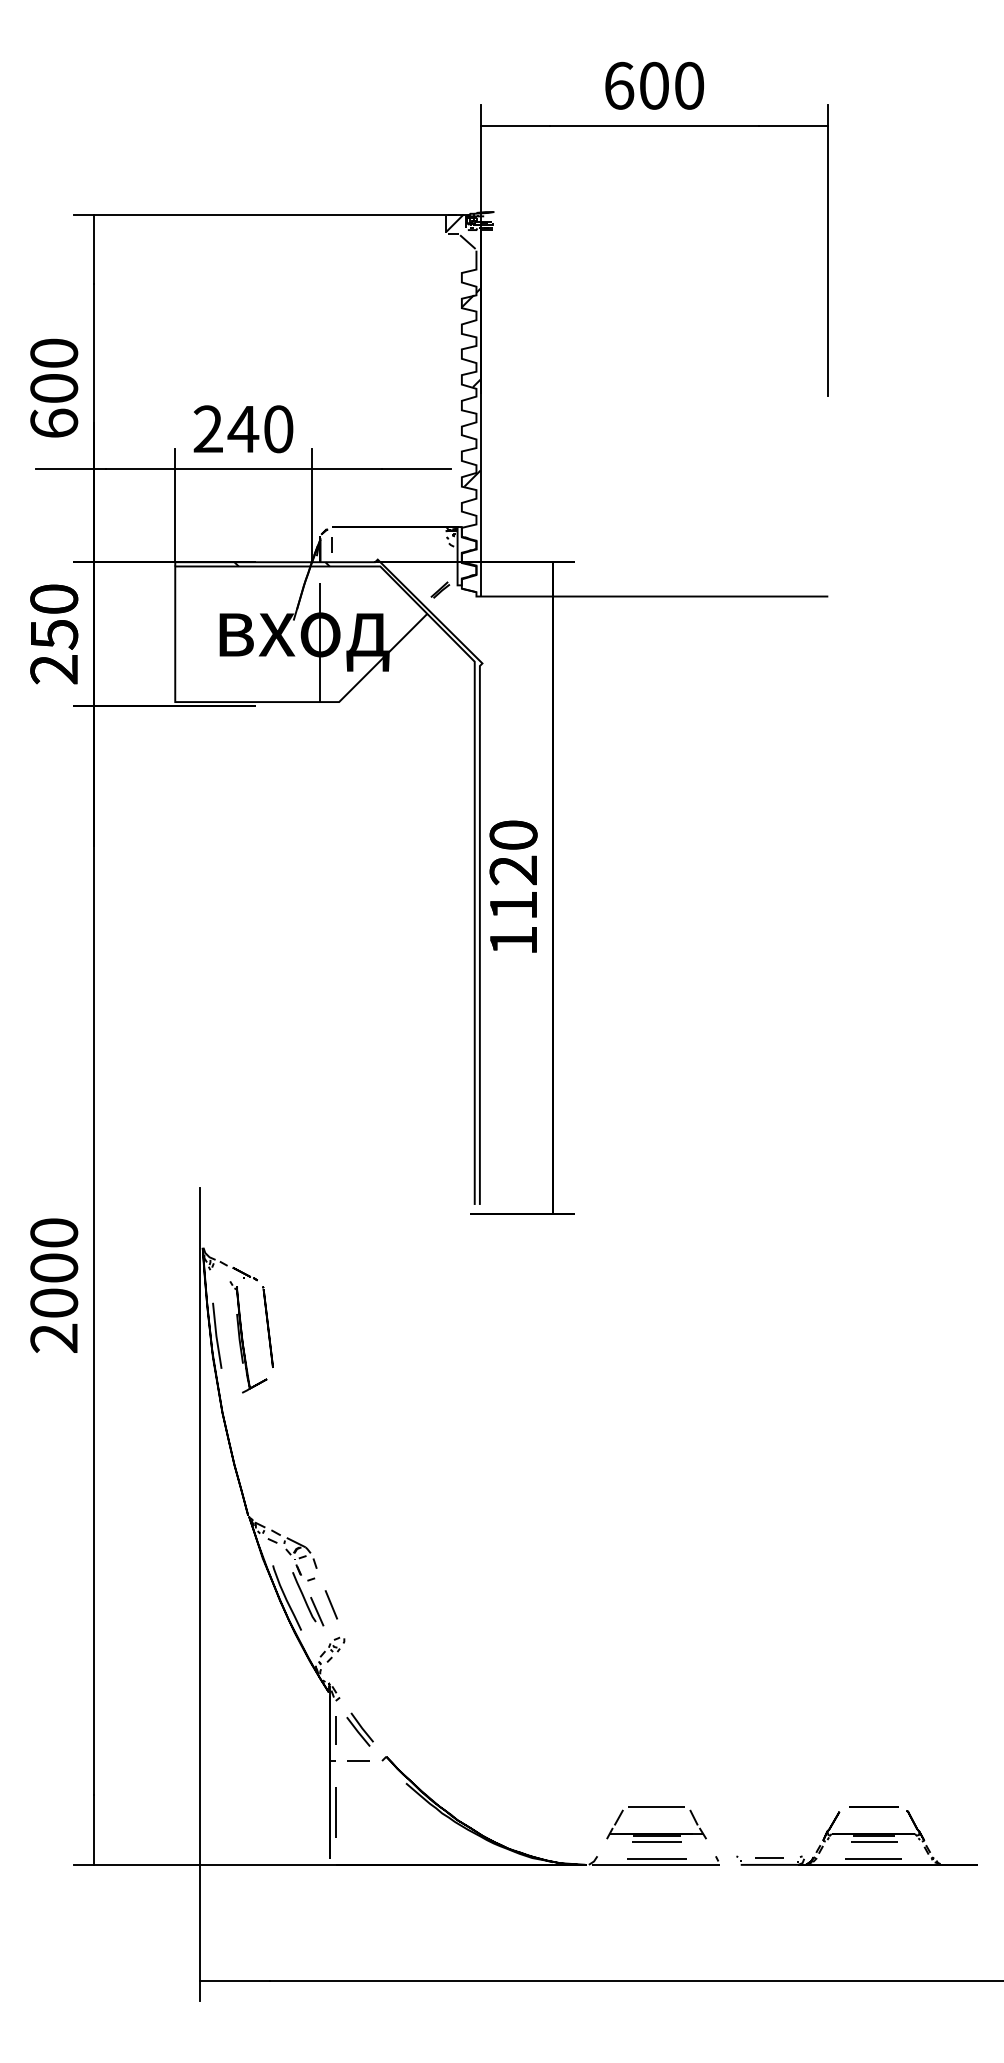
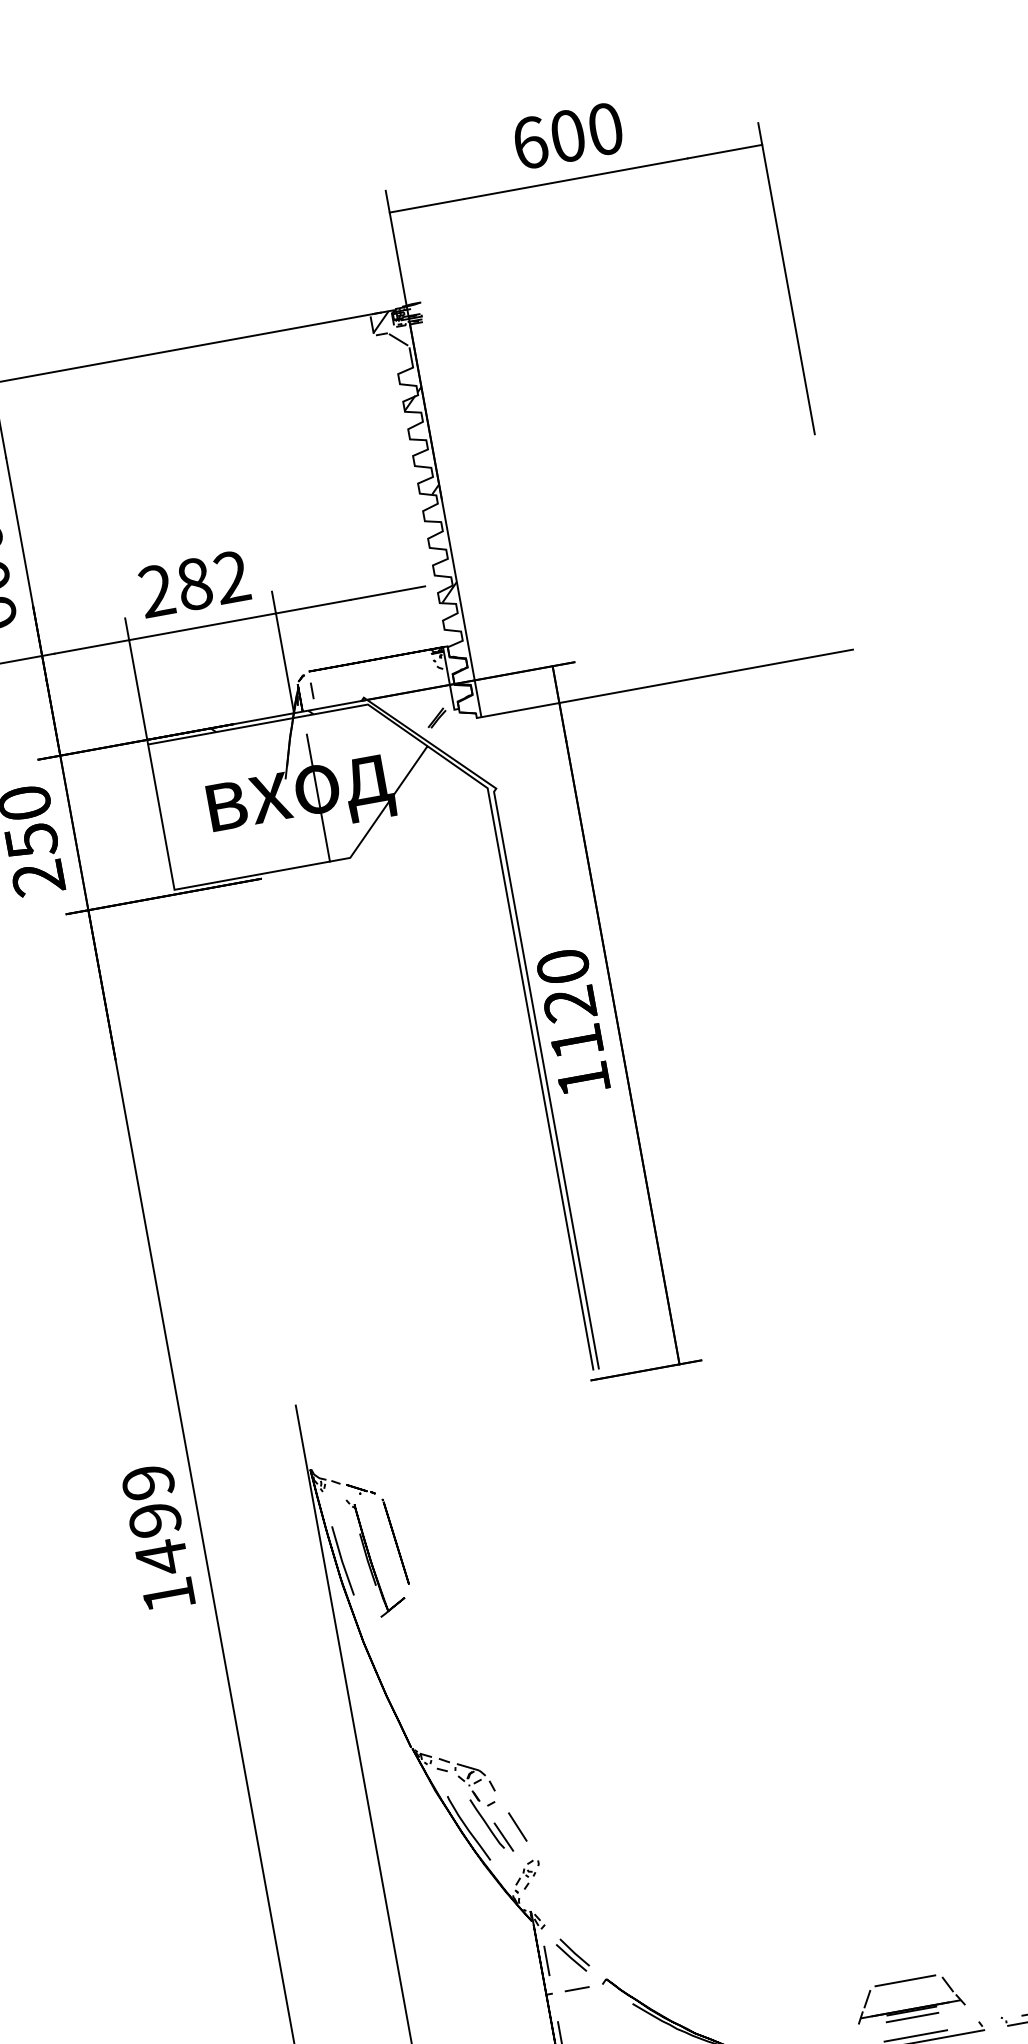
text: (260, 429) -> (212, 581), 240 -> 282
text: (54, 1285) -> (158, 1538), 2000 -> 1499

